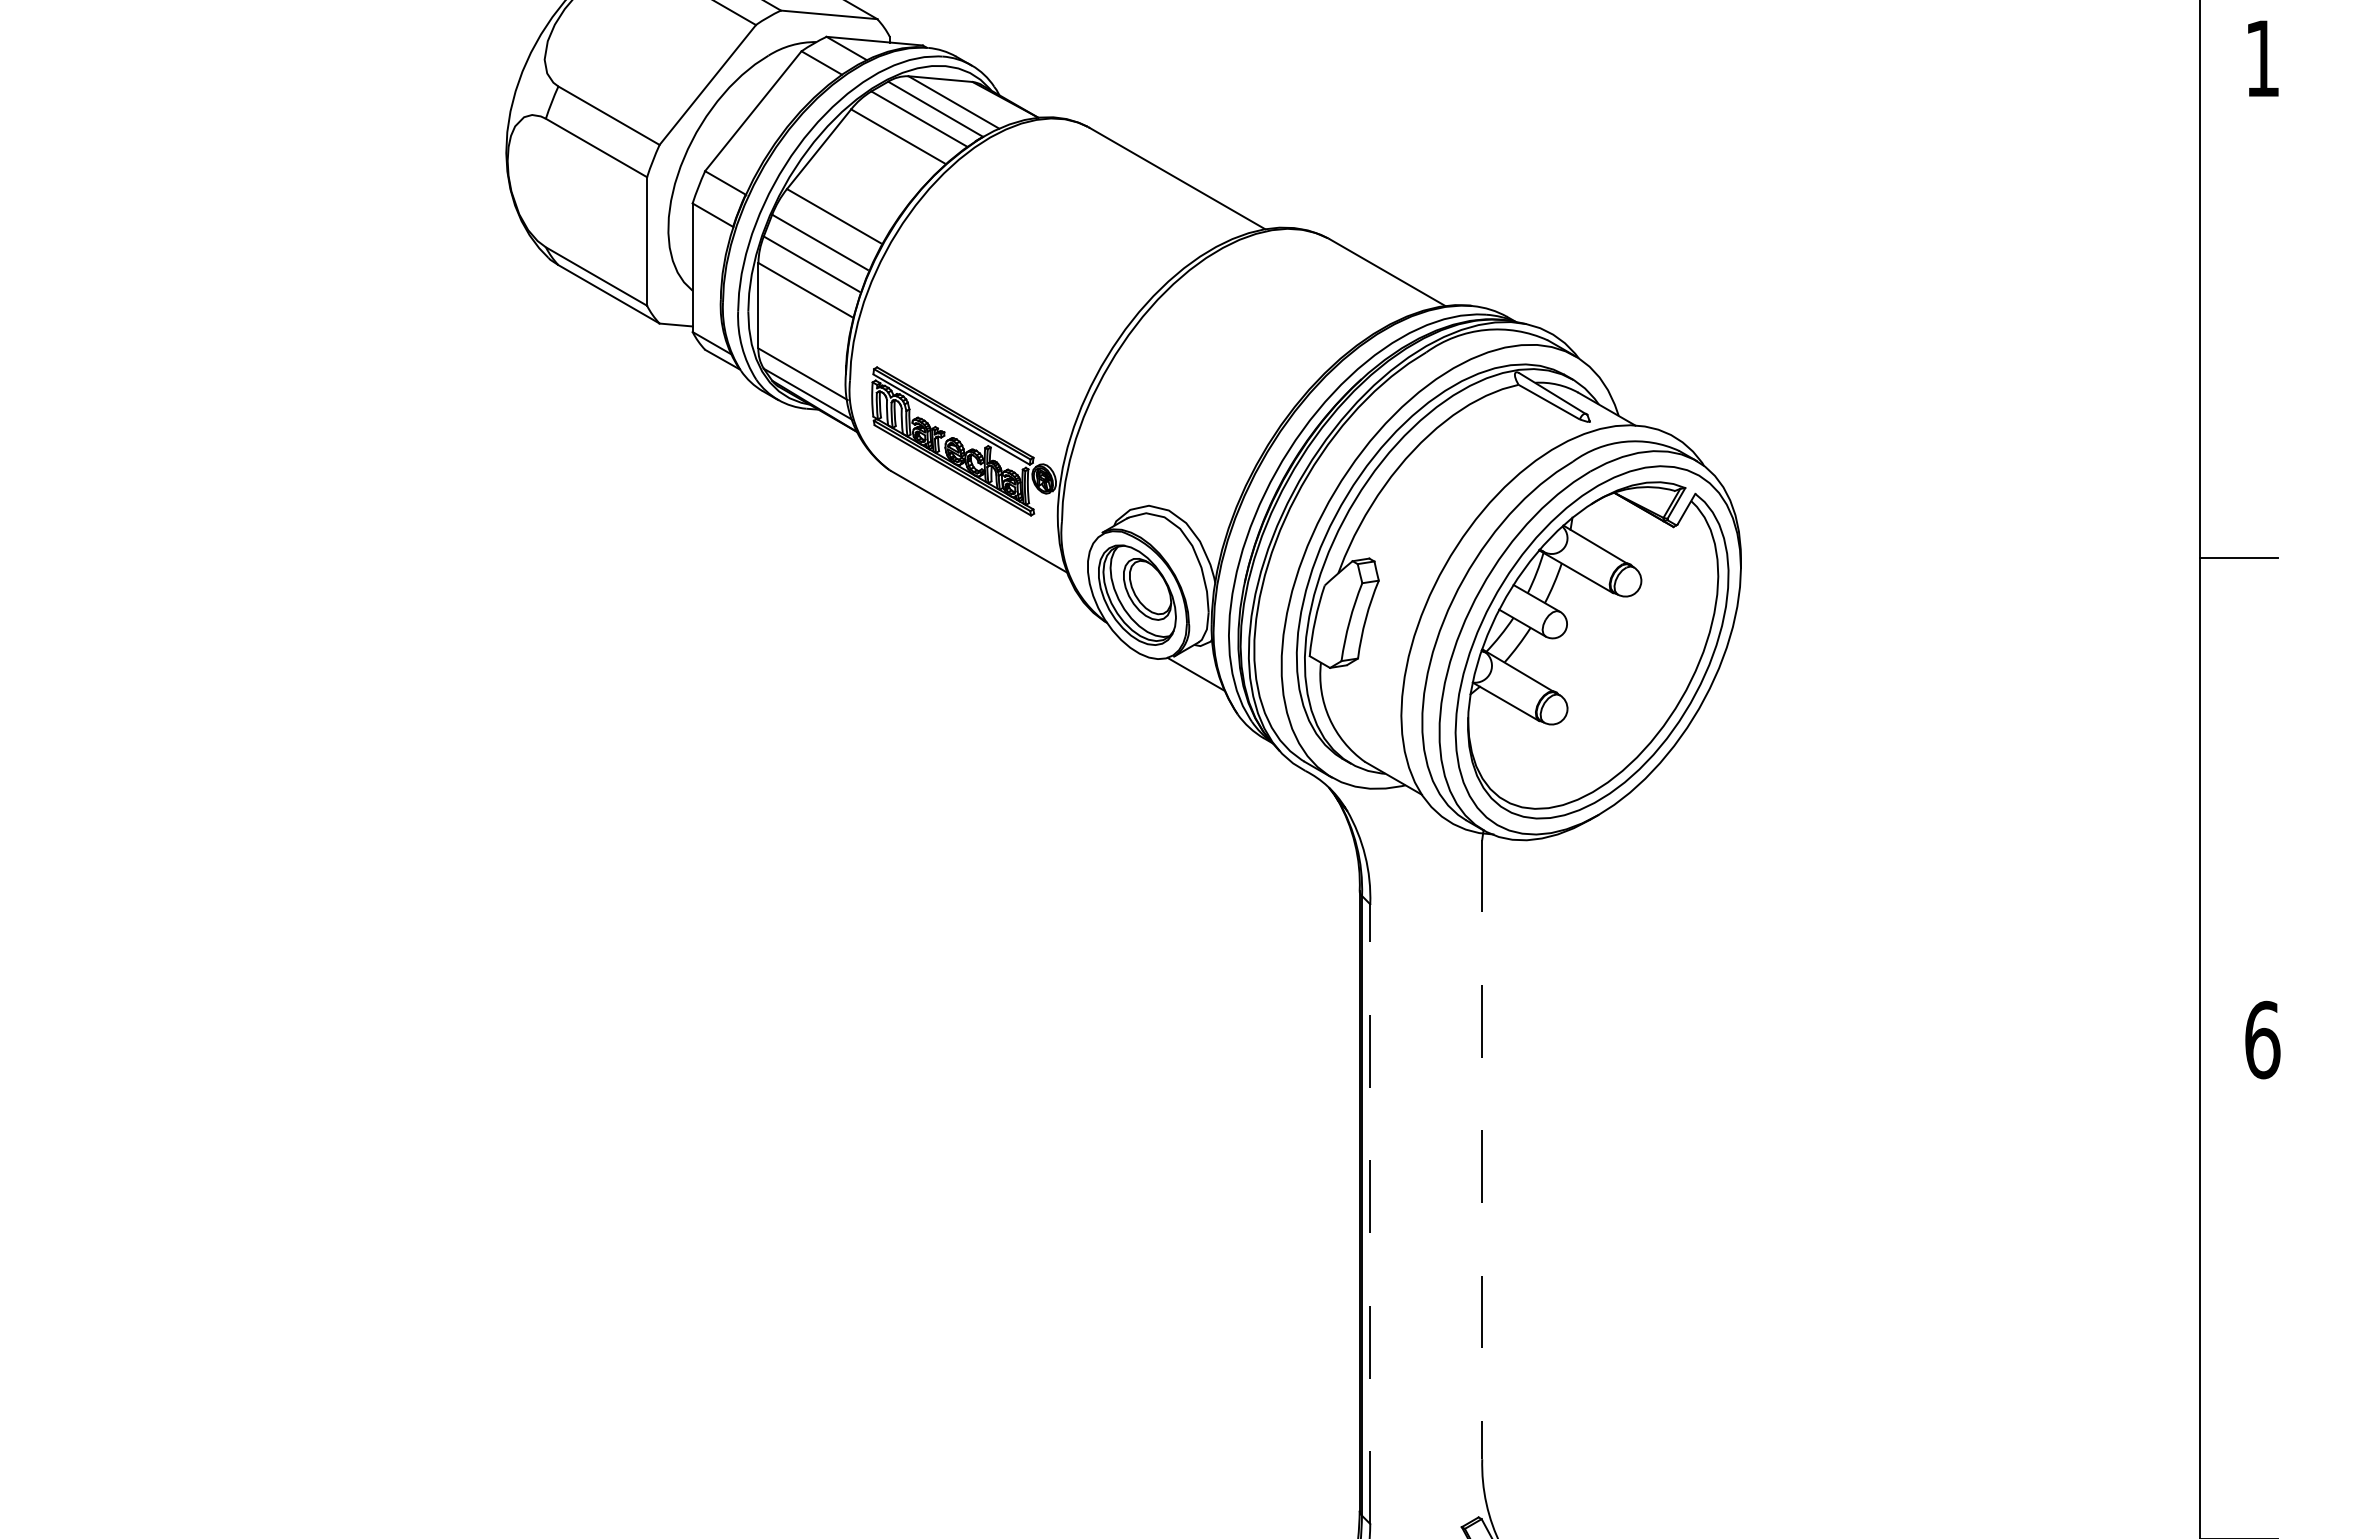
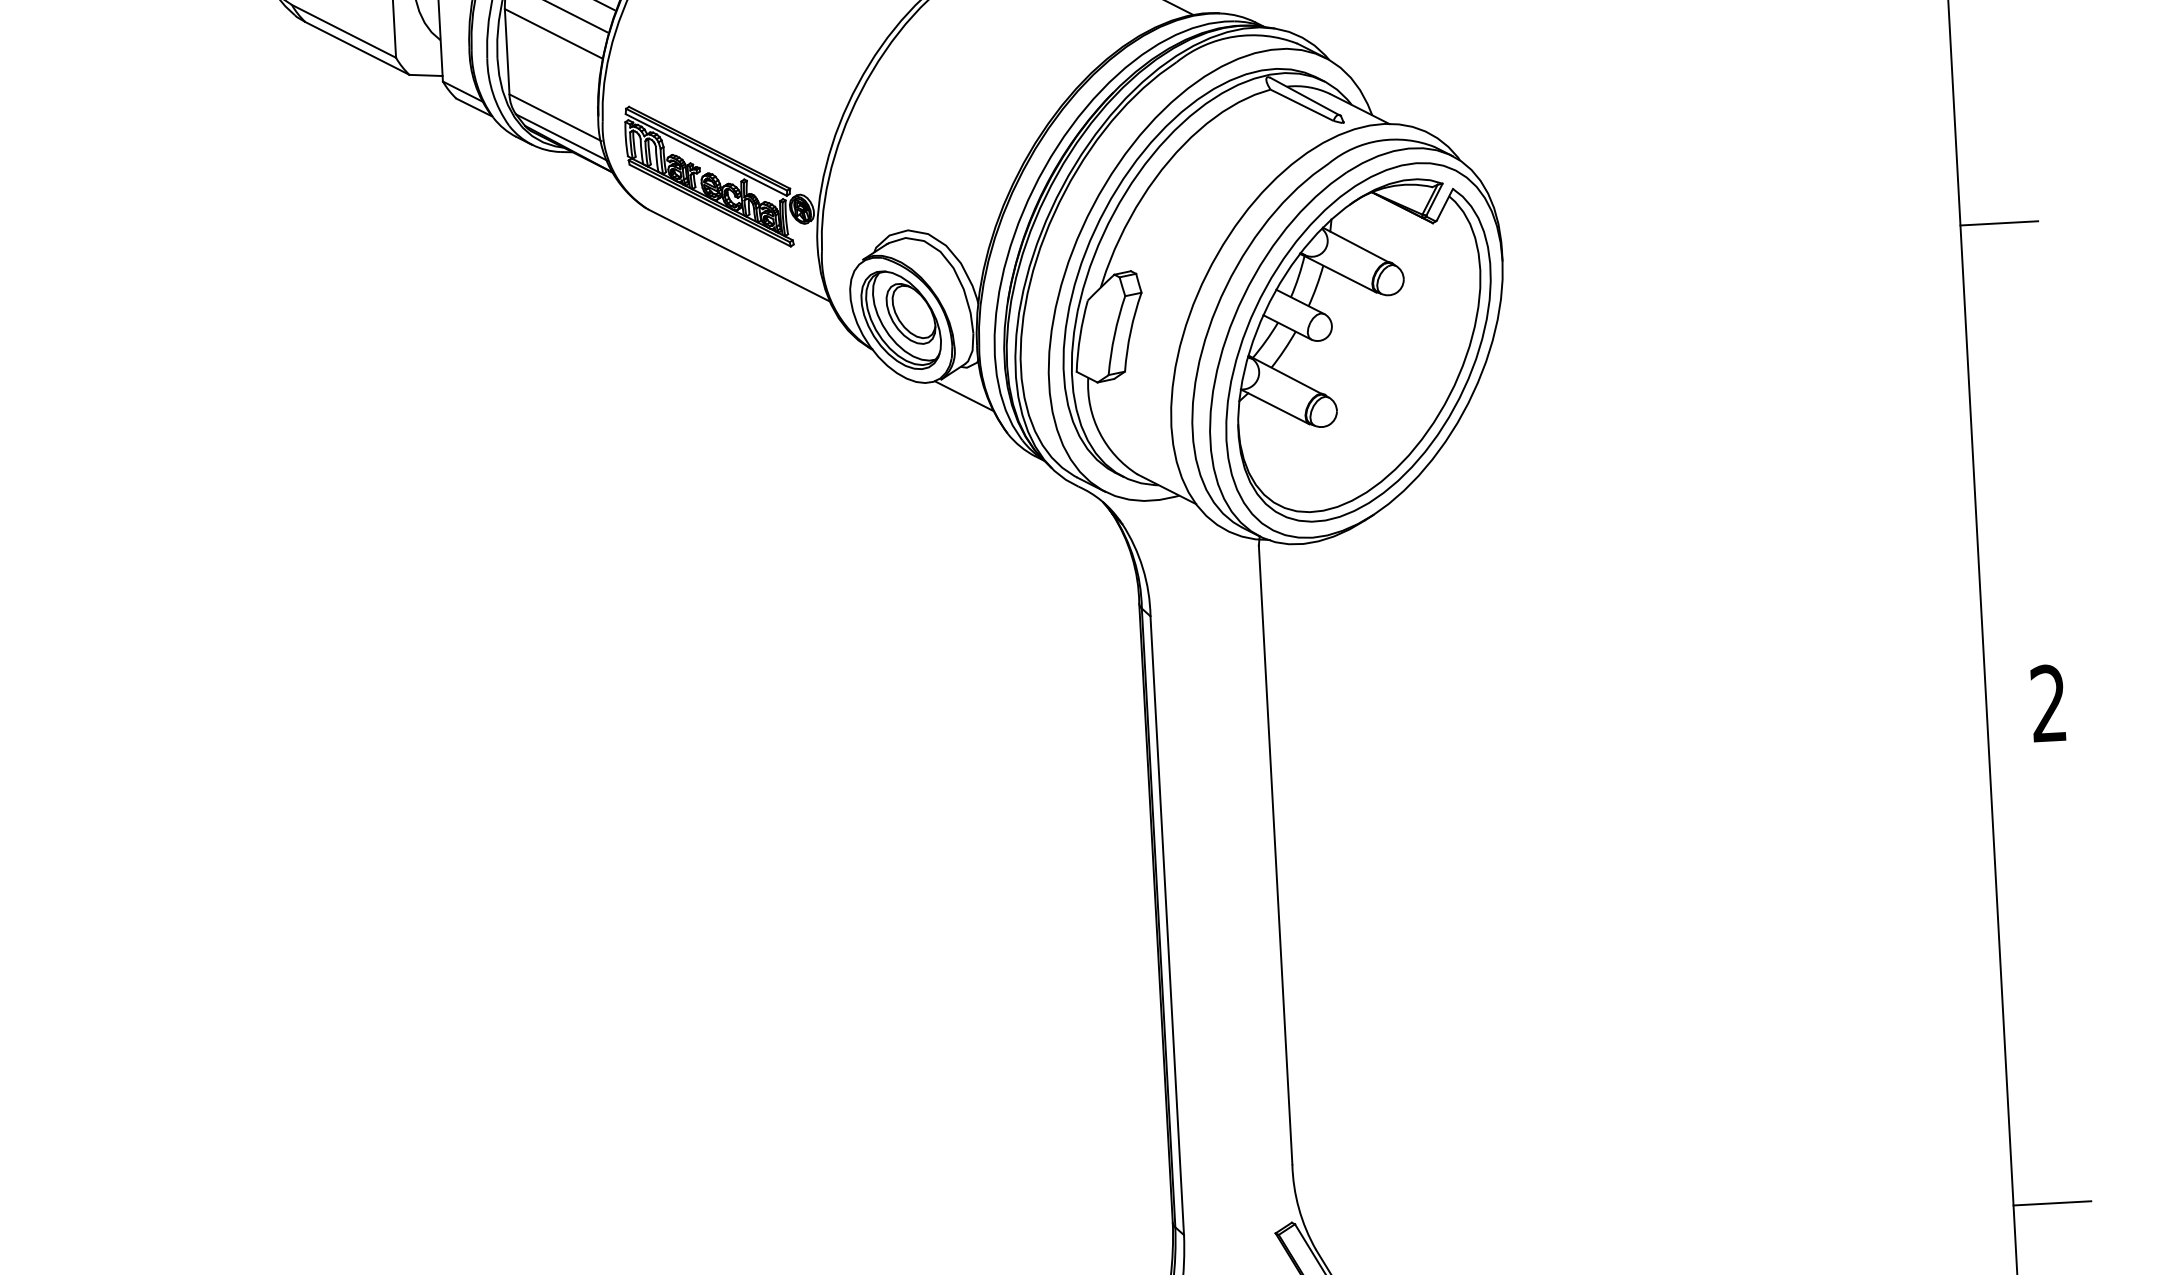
text: (2262, 1039) -> (2048, 703), 6 -> 2
line: (1482, 1149) -> (1275, 855), dashed -> solid
line: (1370, 1214) -> (1167, 926), dashed -> solid

